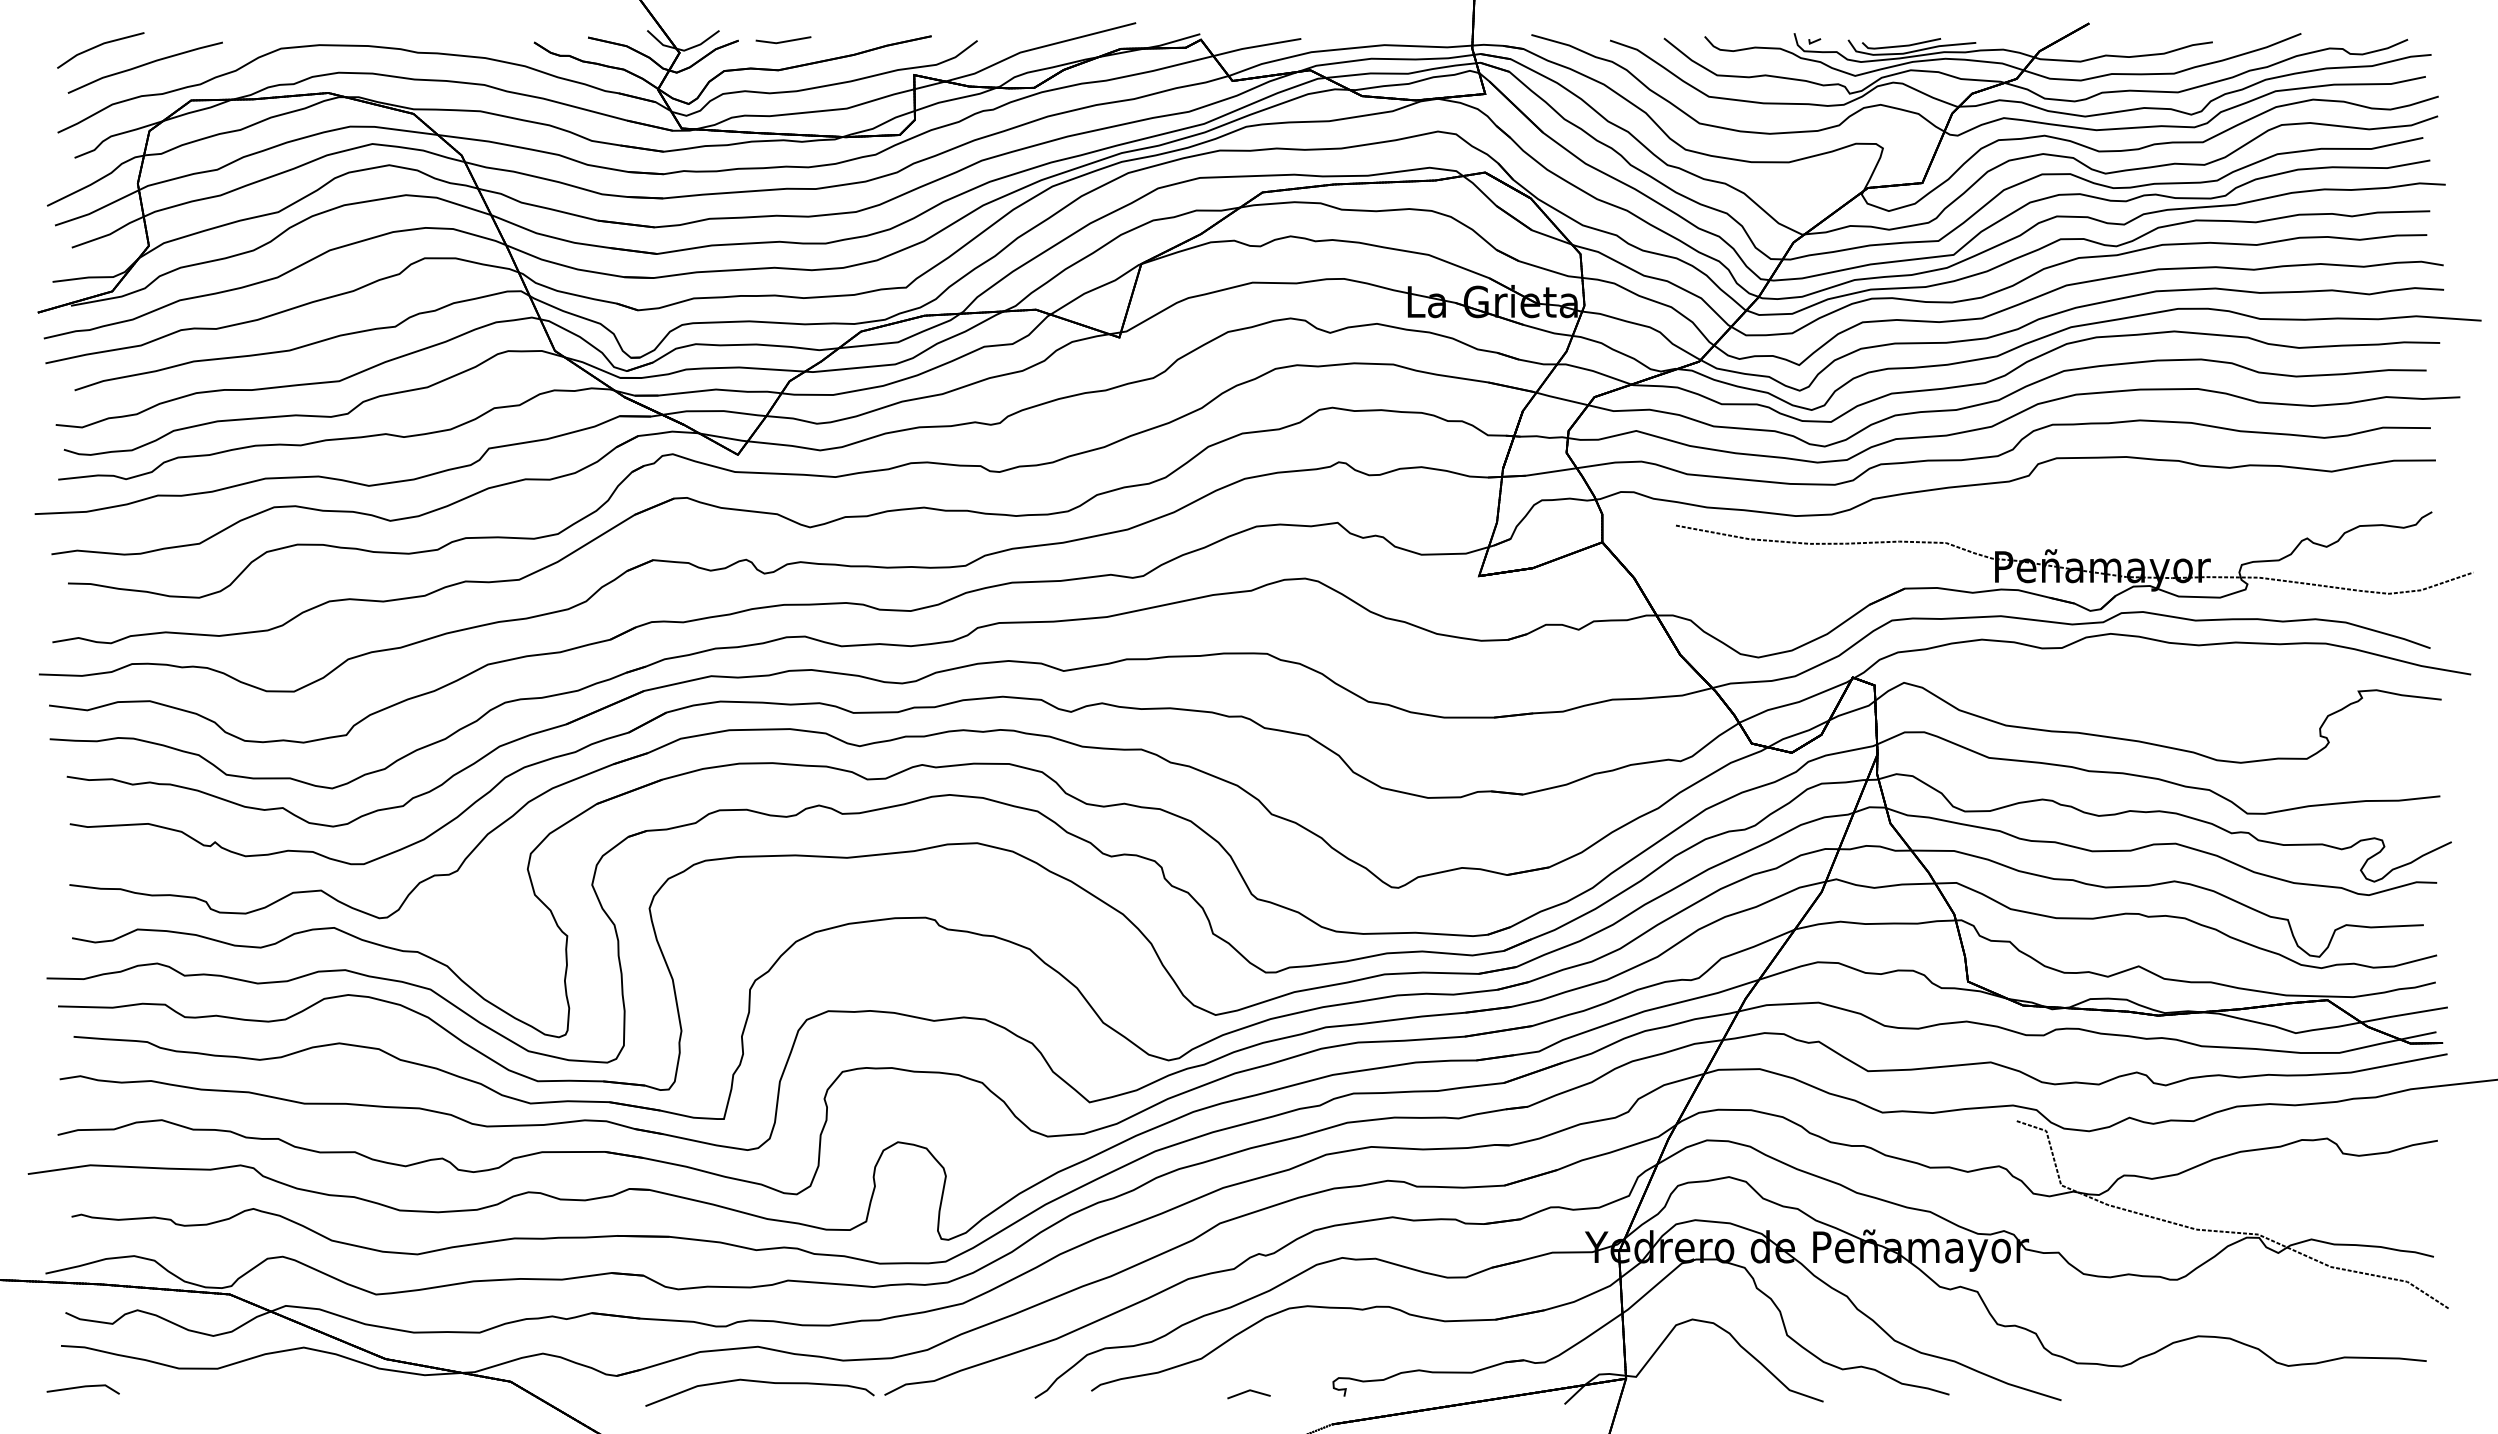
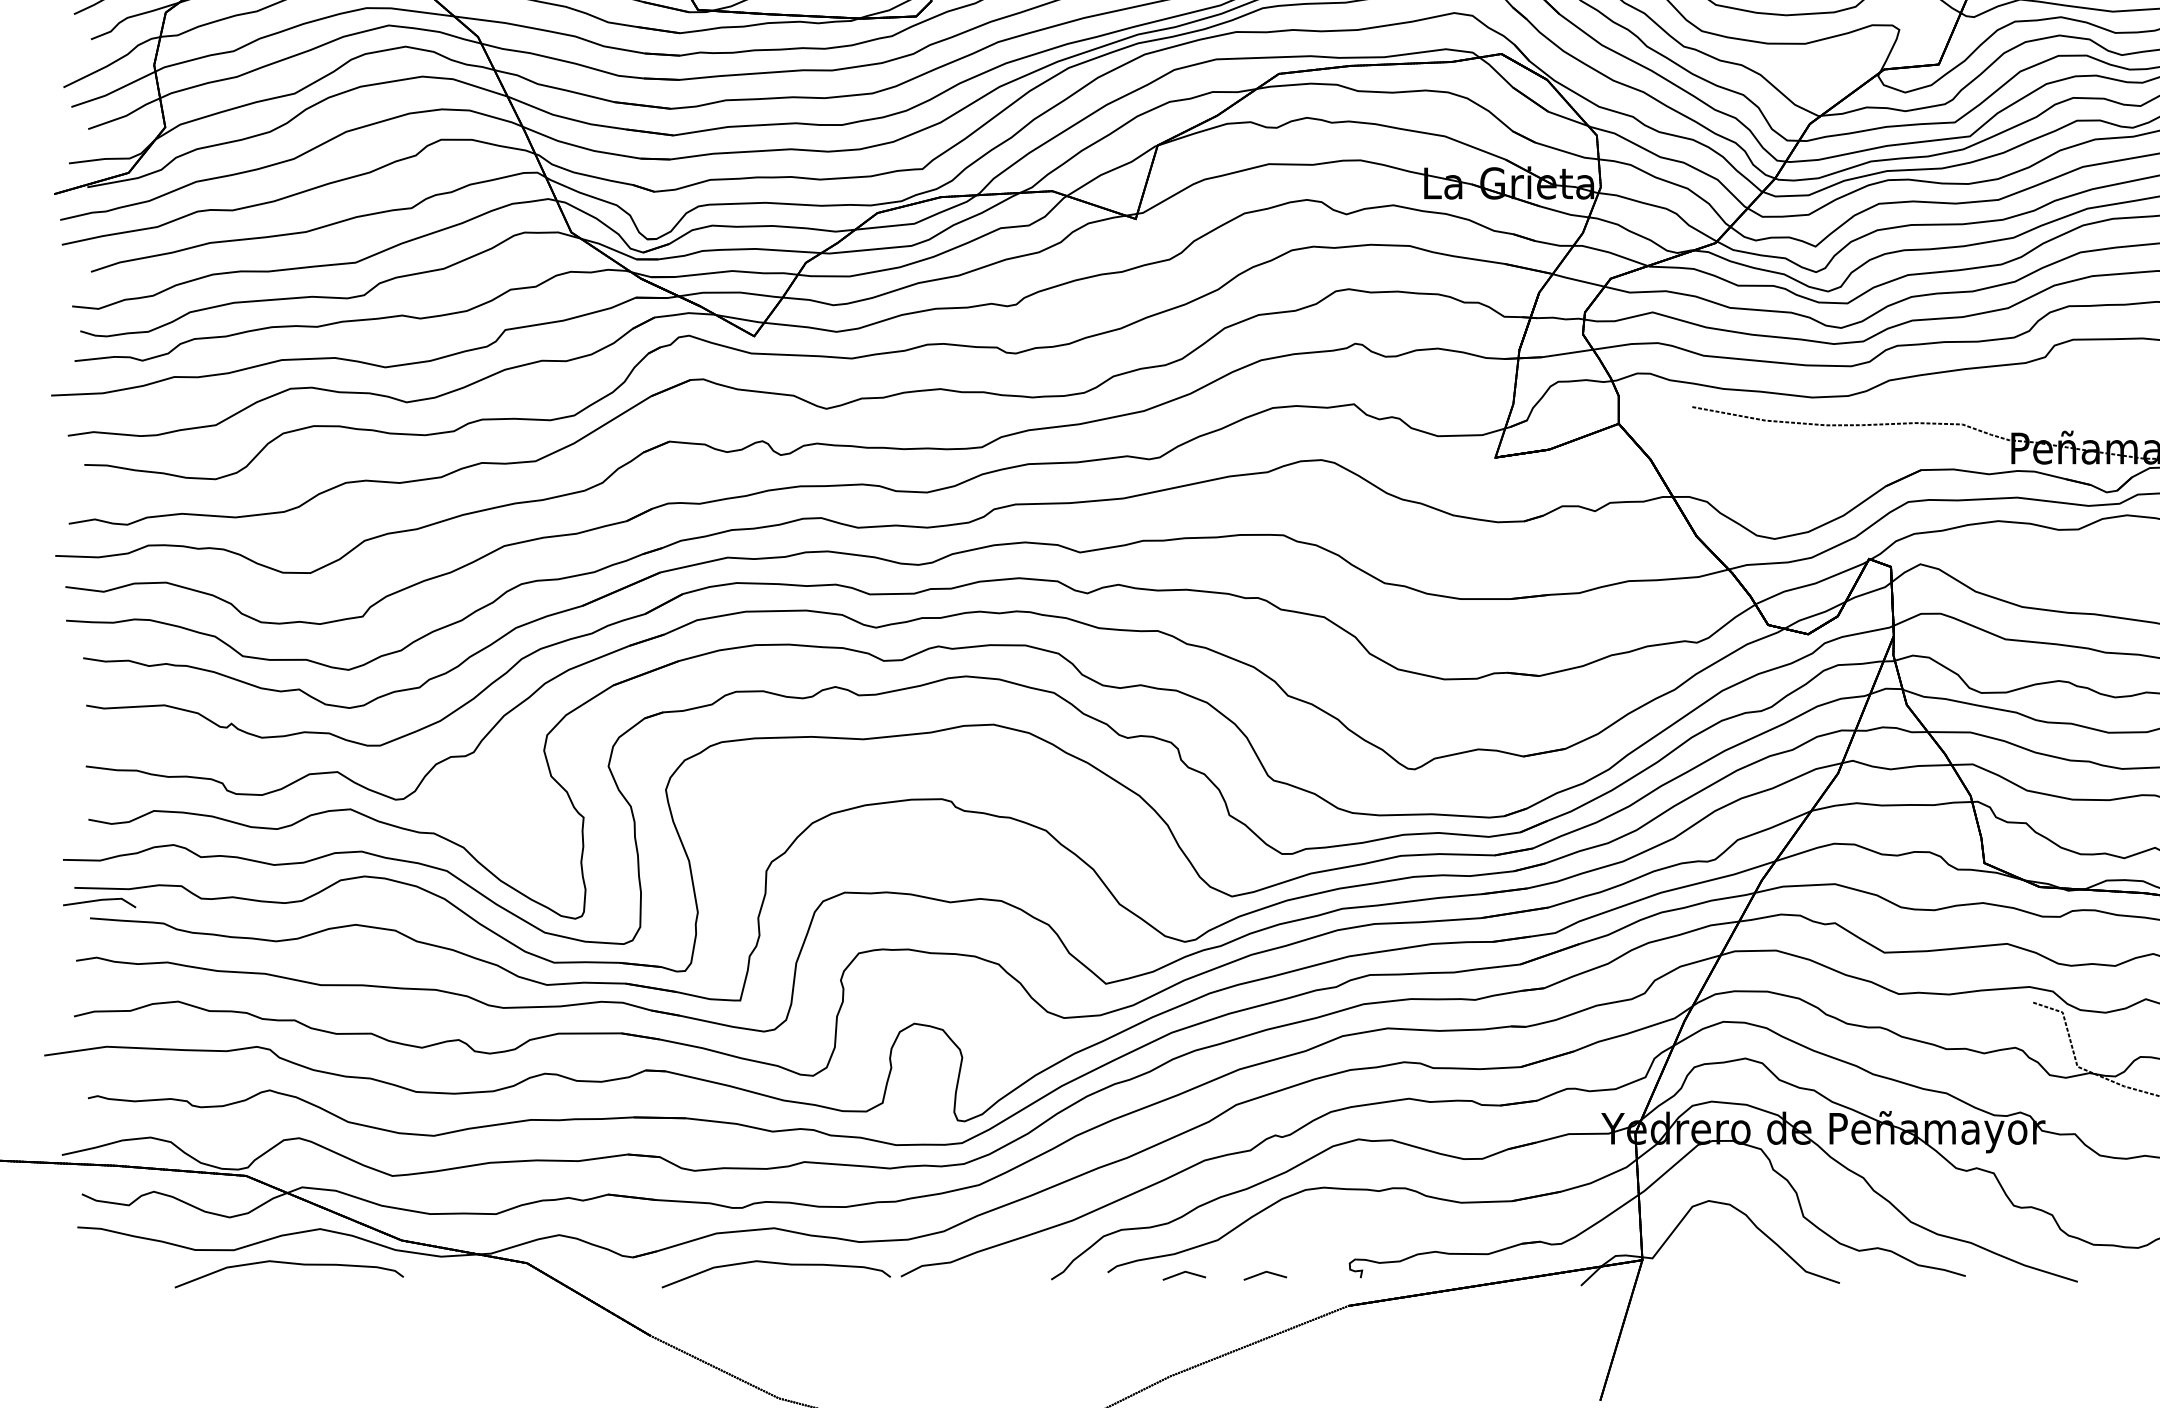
curve: (272, 1382) -> (288, 1263), added
line: (82, 1387) -> (98, 900), moved
line: (1166, 1392) -> (1182, 1273), added

